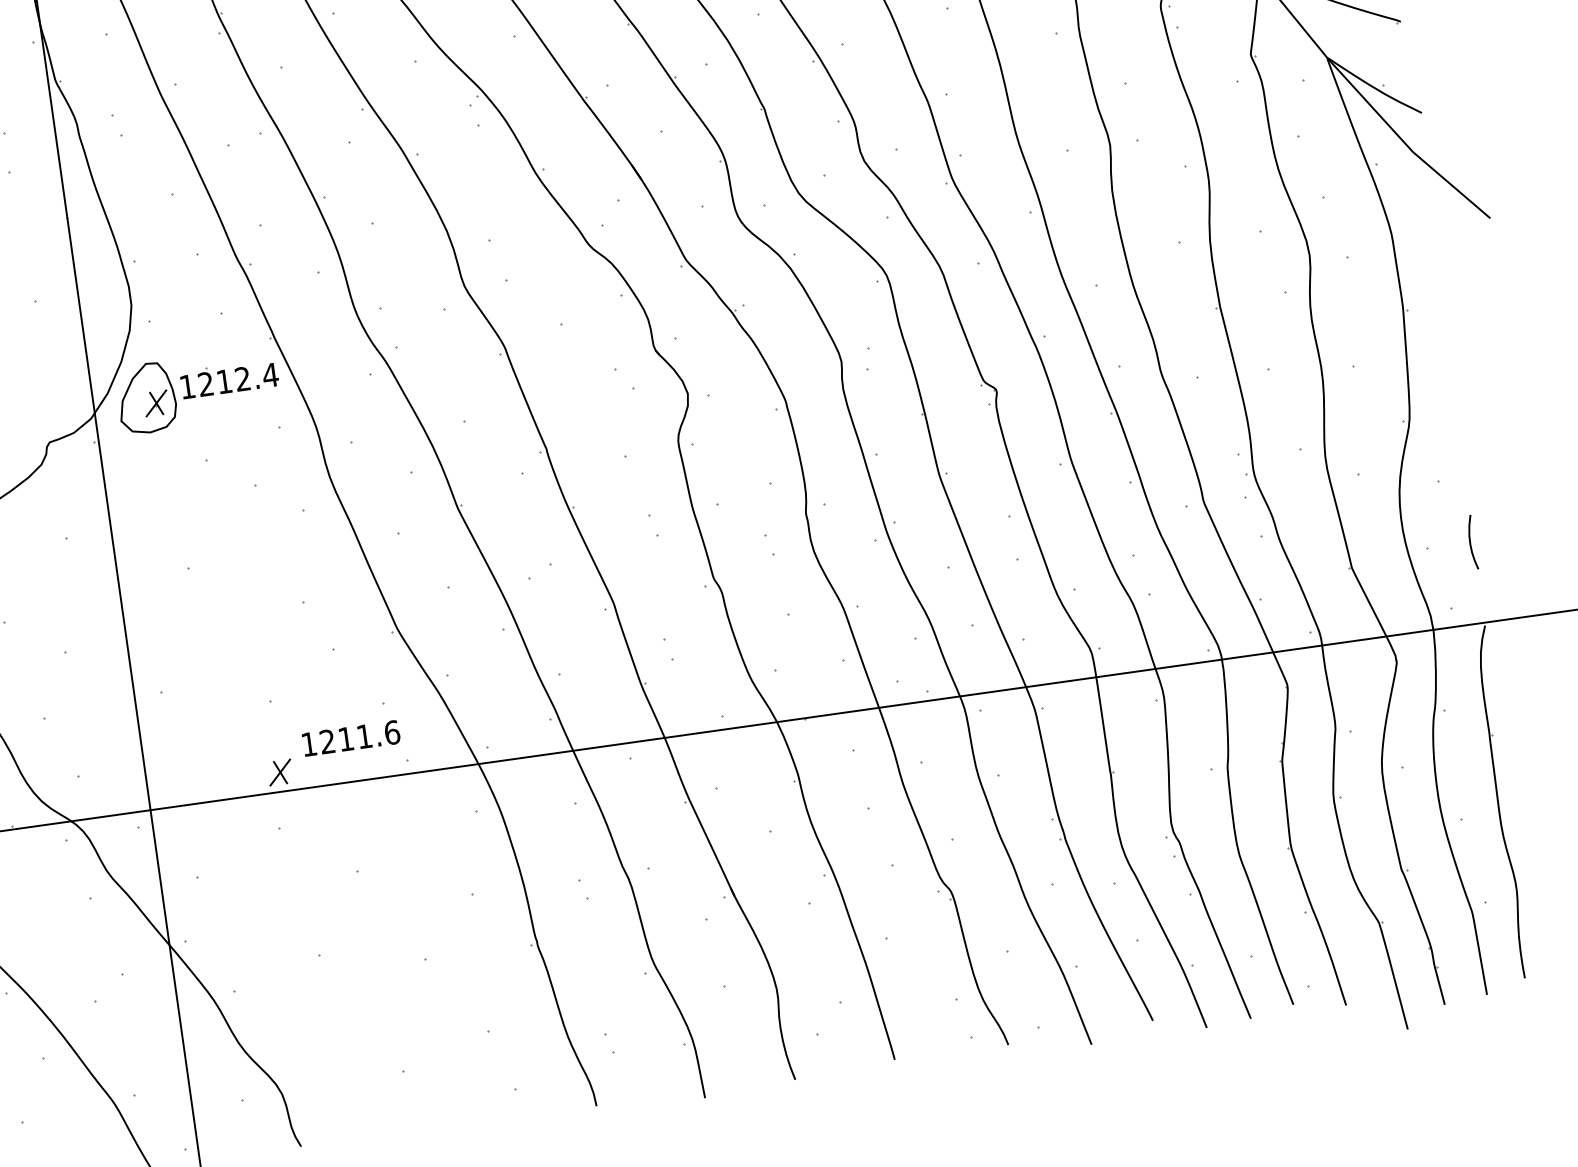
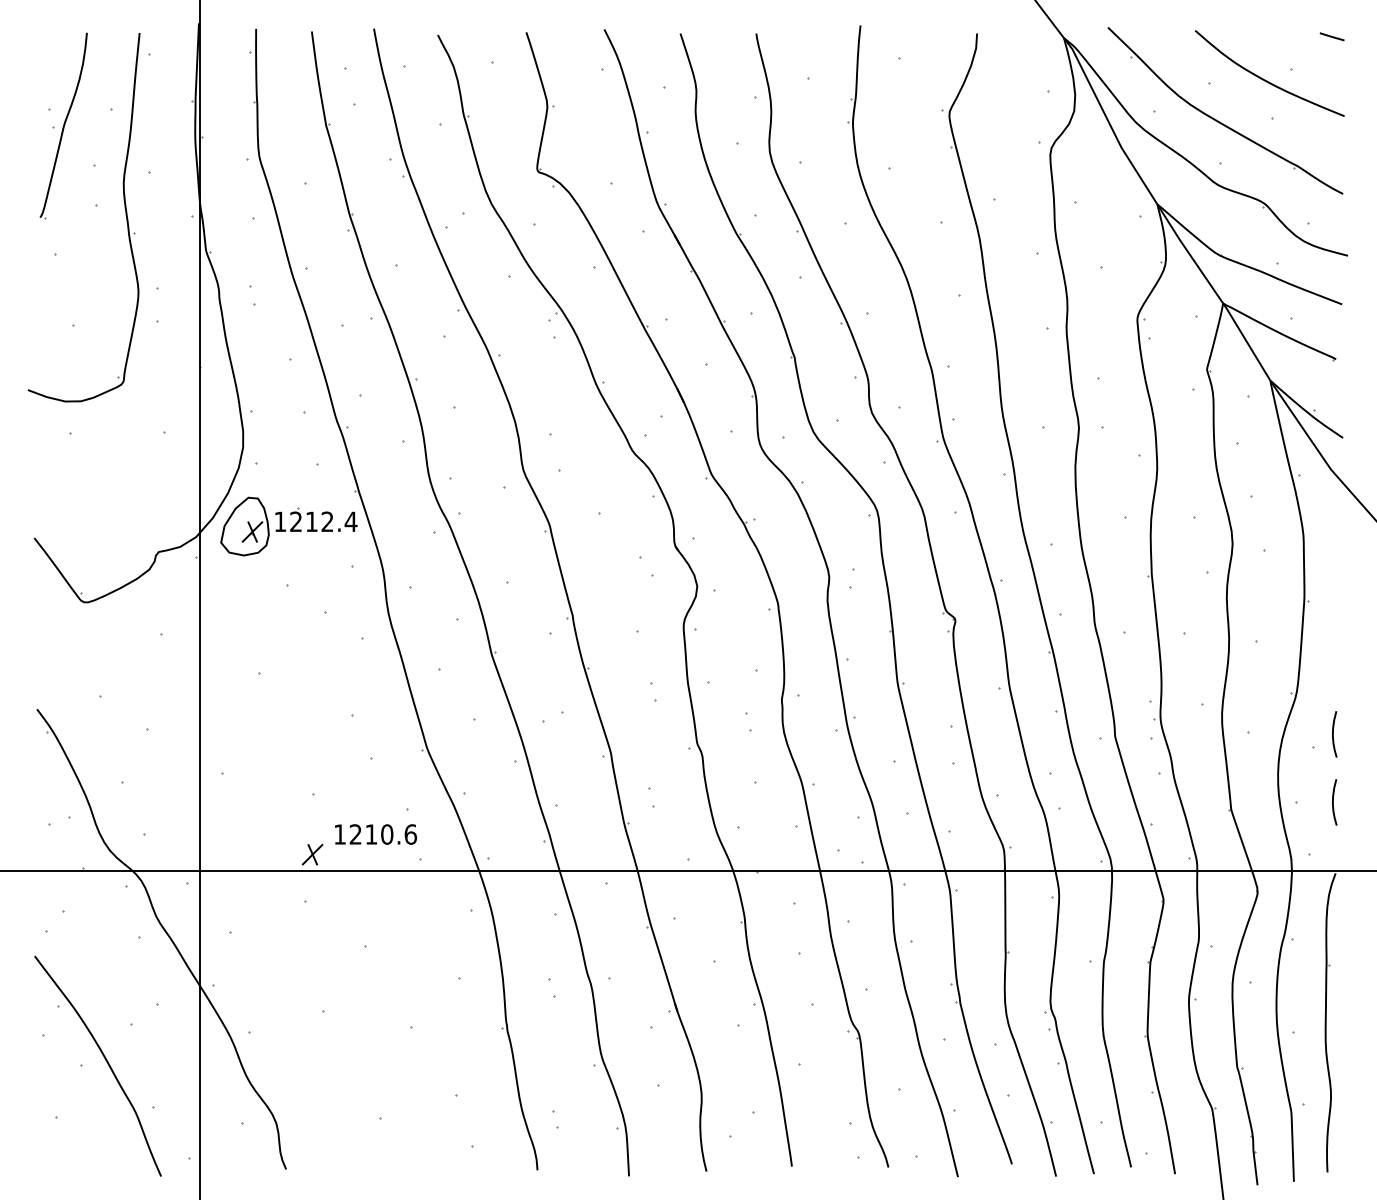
curve: (1459, 462) -> (1333, 734), added
text: (364, 736) -> (387, 834), 1211.6 -> 1210.6

